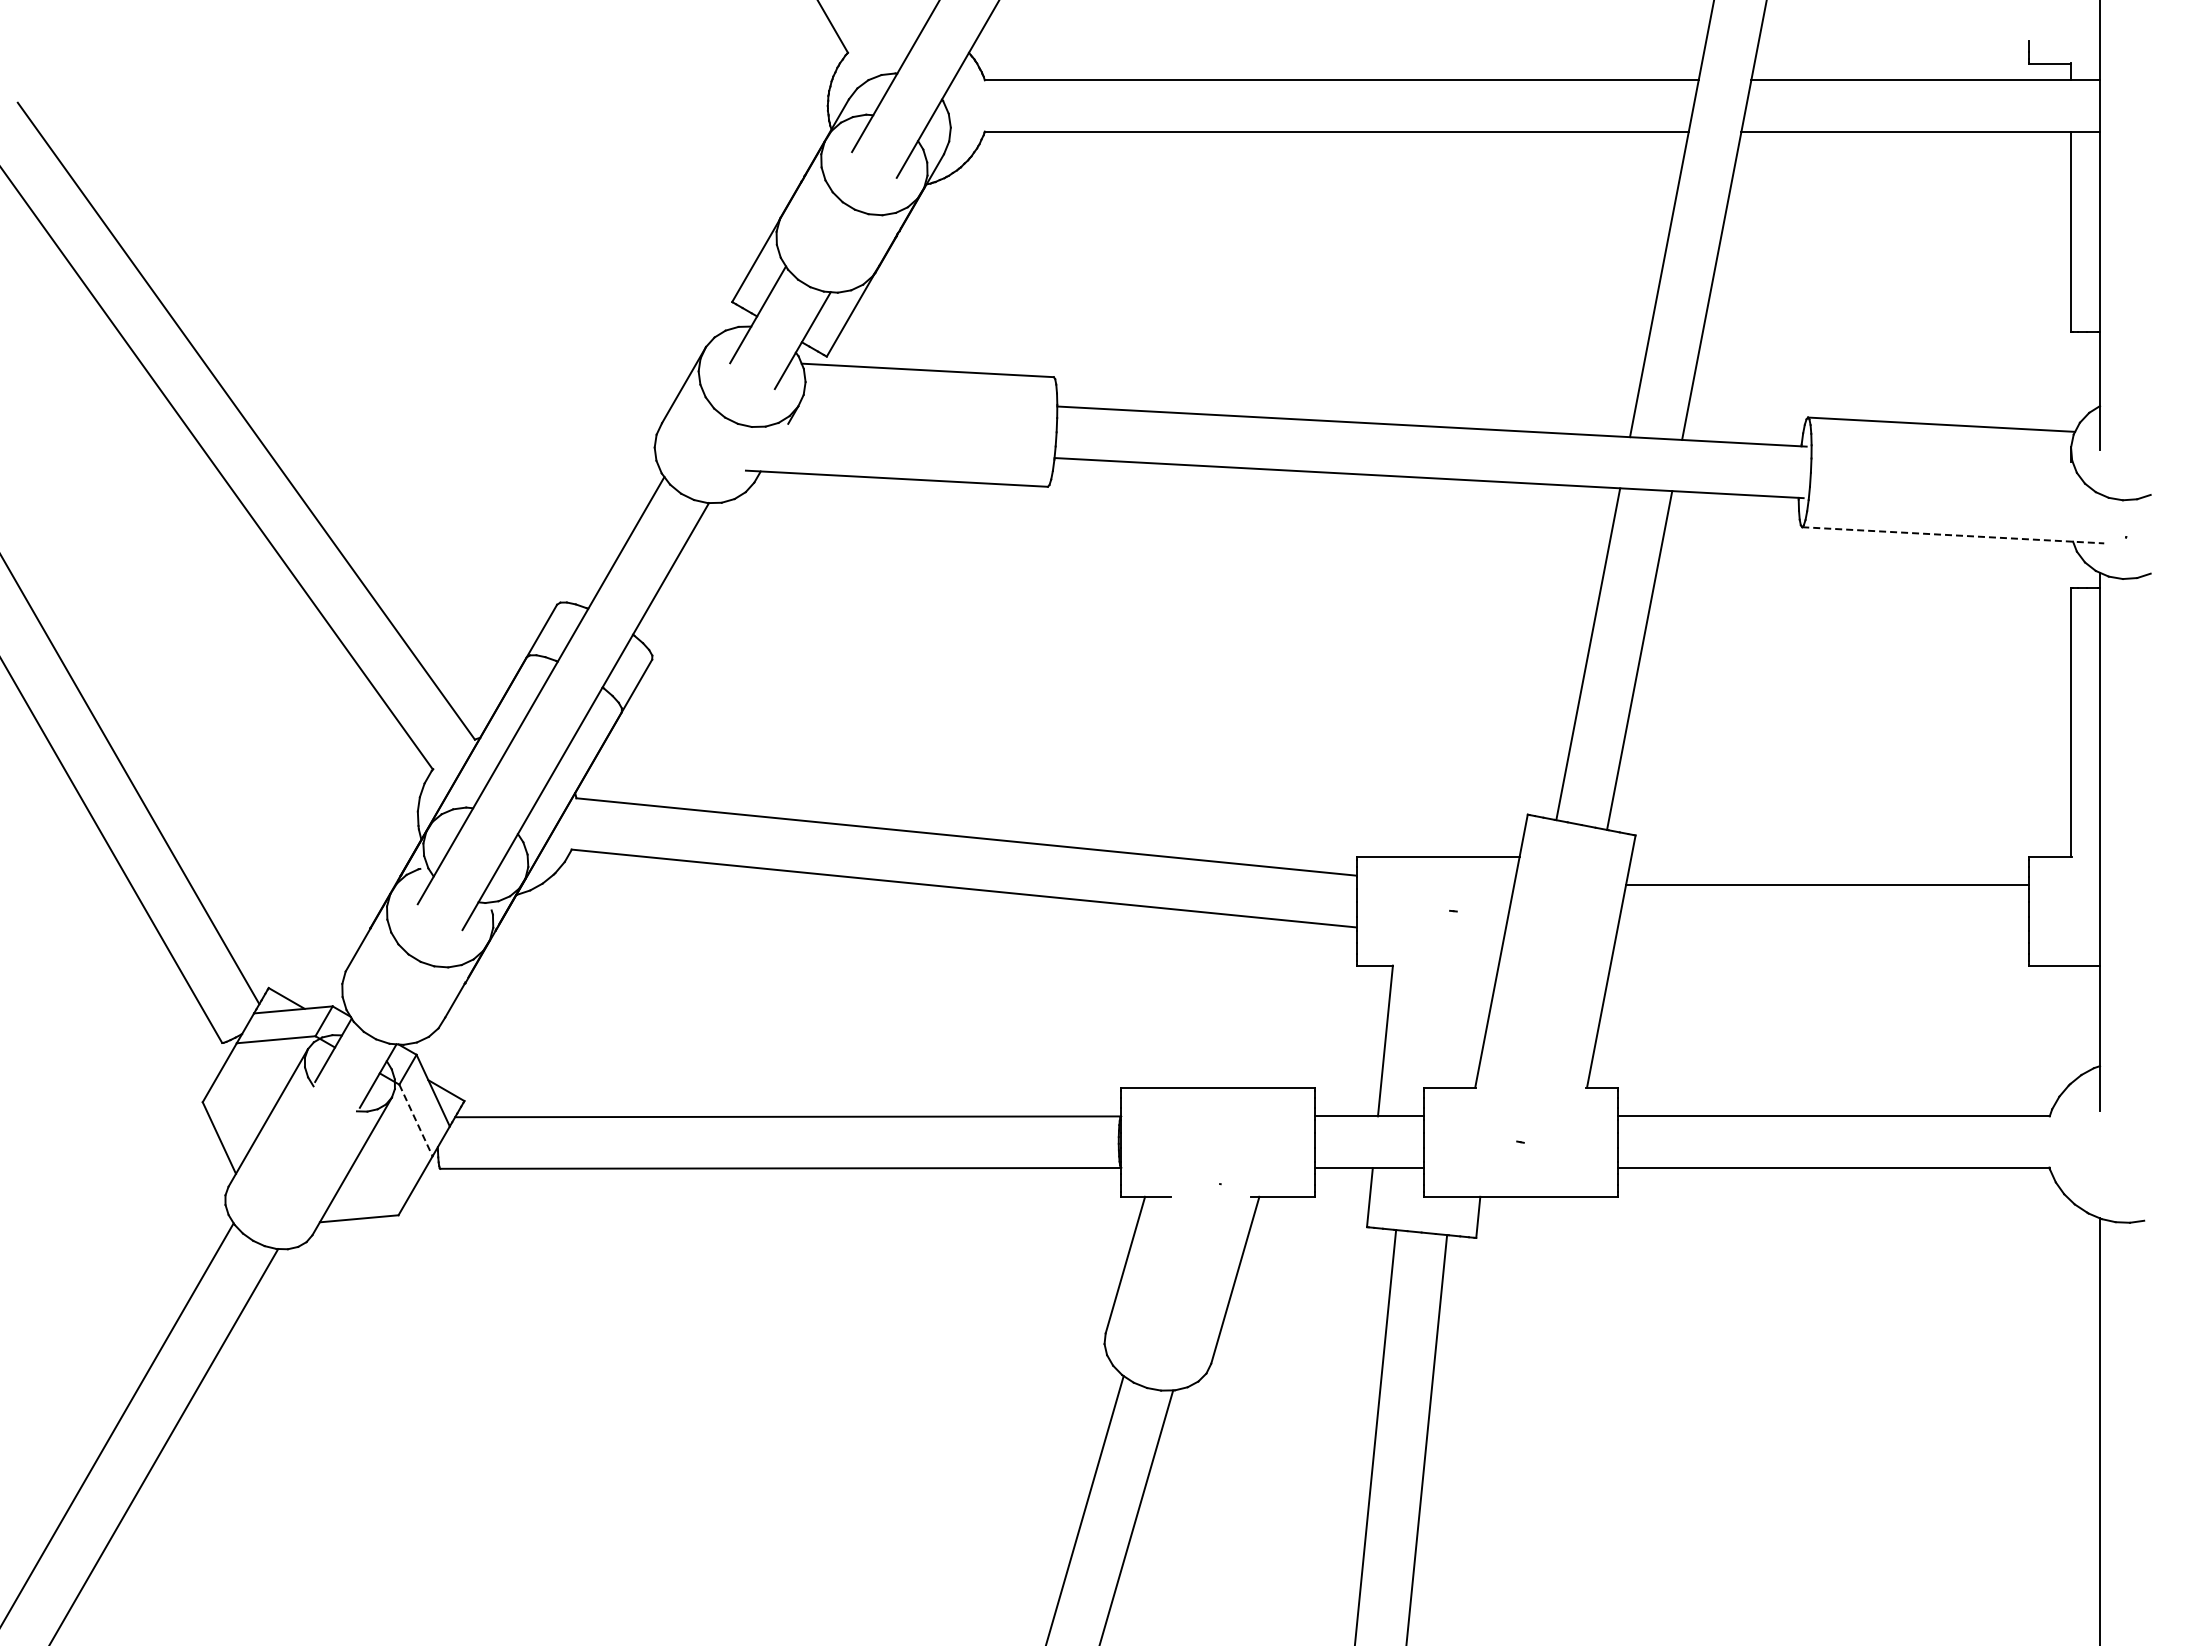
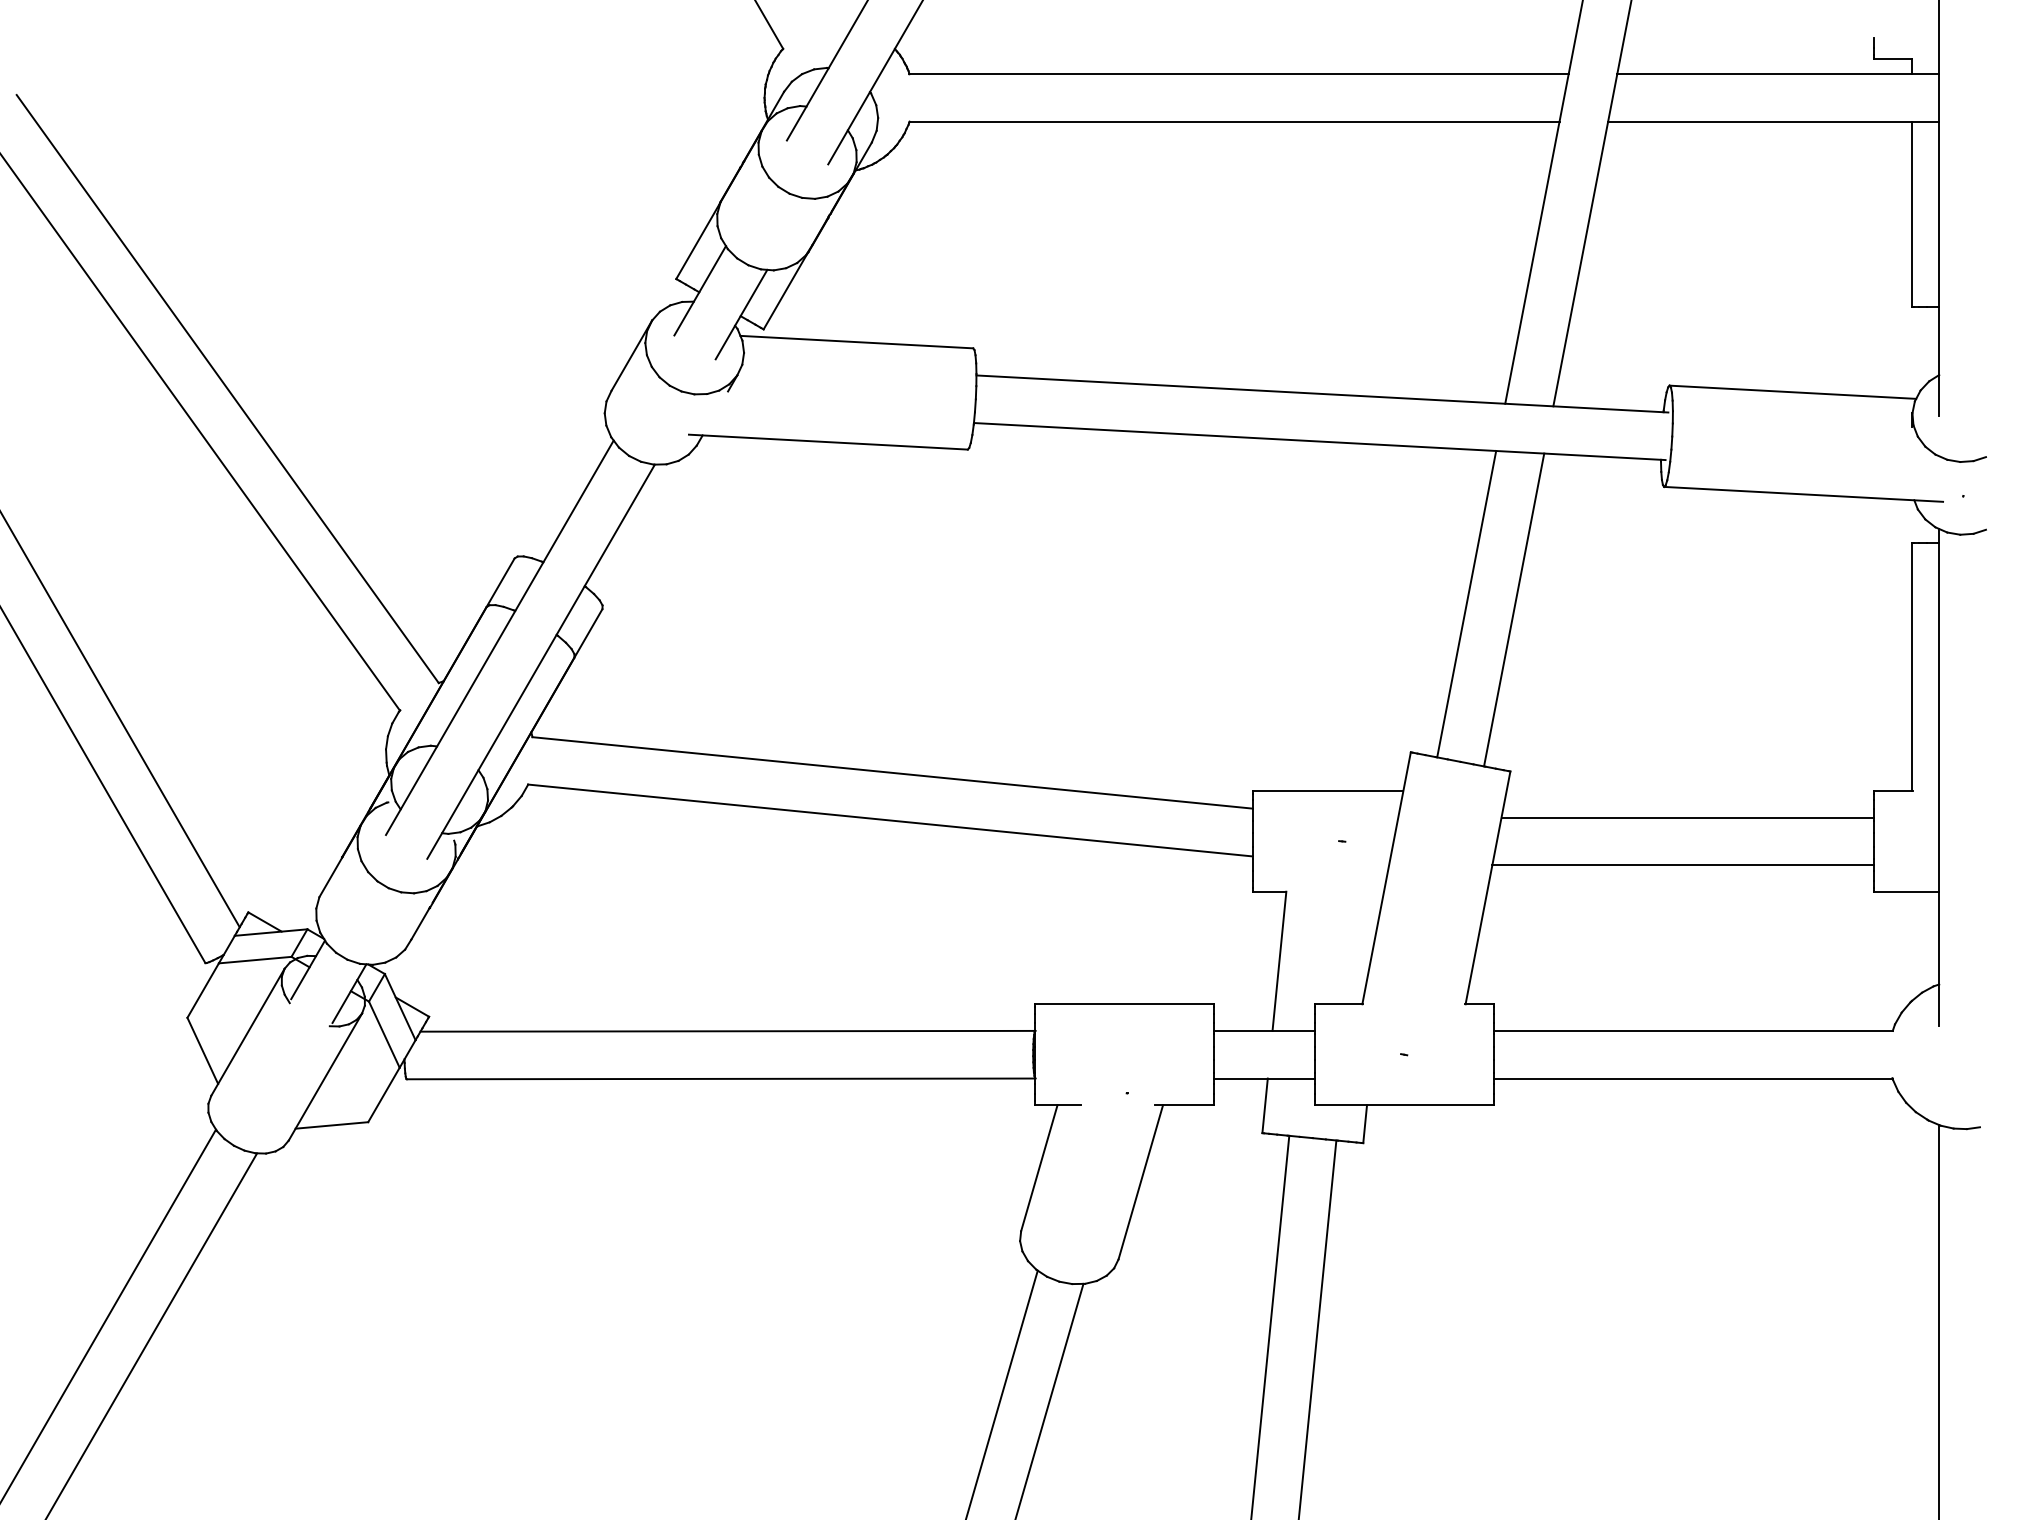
line: (1953, 535) -> (1803, 494), dashed -> solid
line: (1822, 937) -> (1682, 865), added
line: (416, 1120) -> (384, 1034), dashed -> solid

